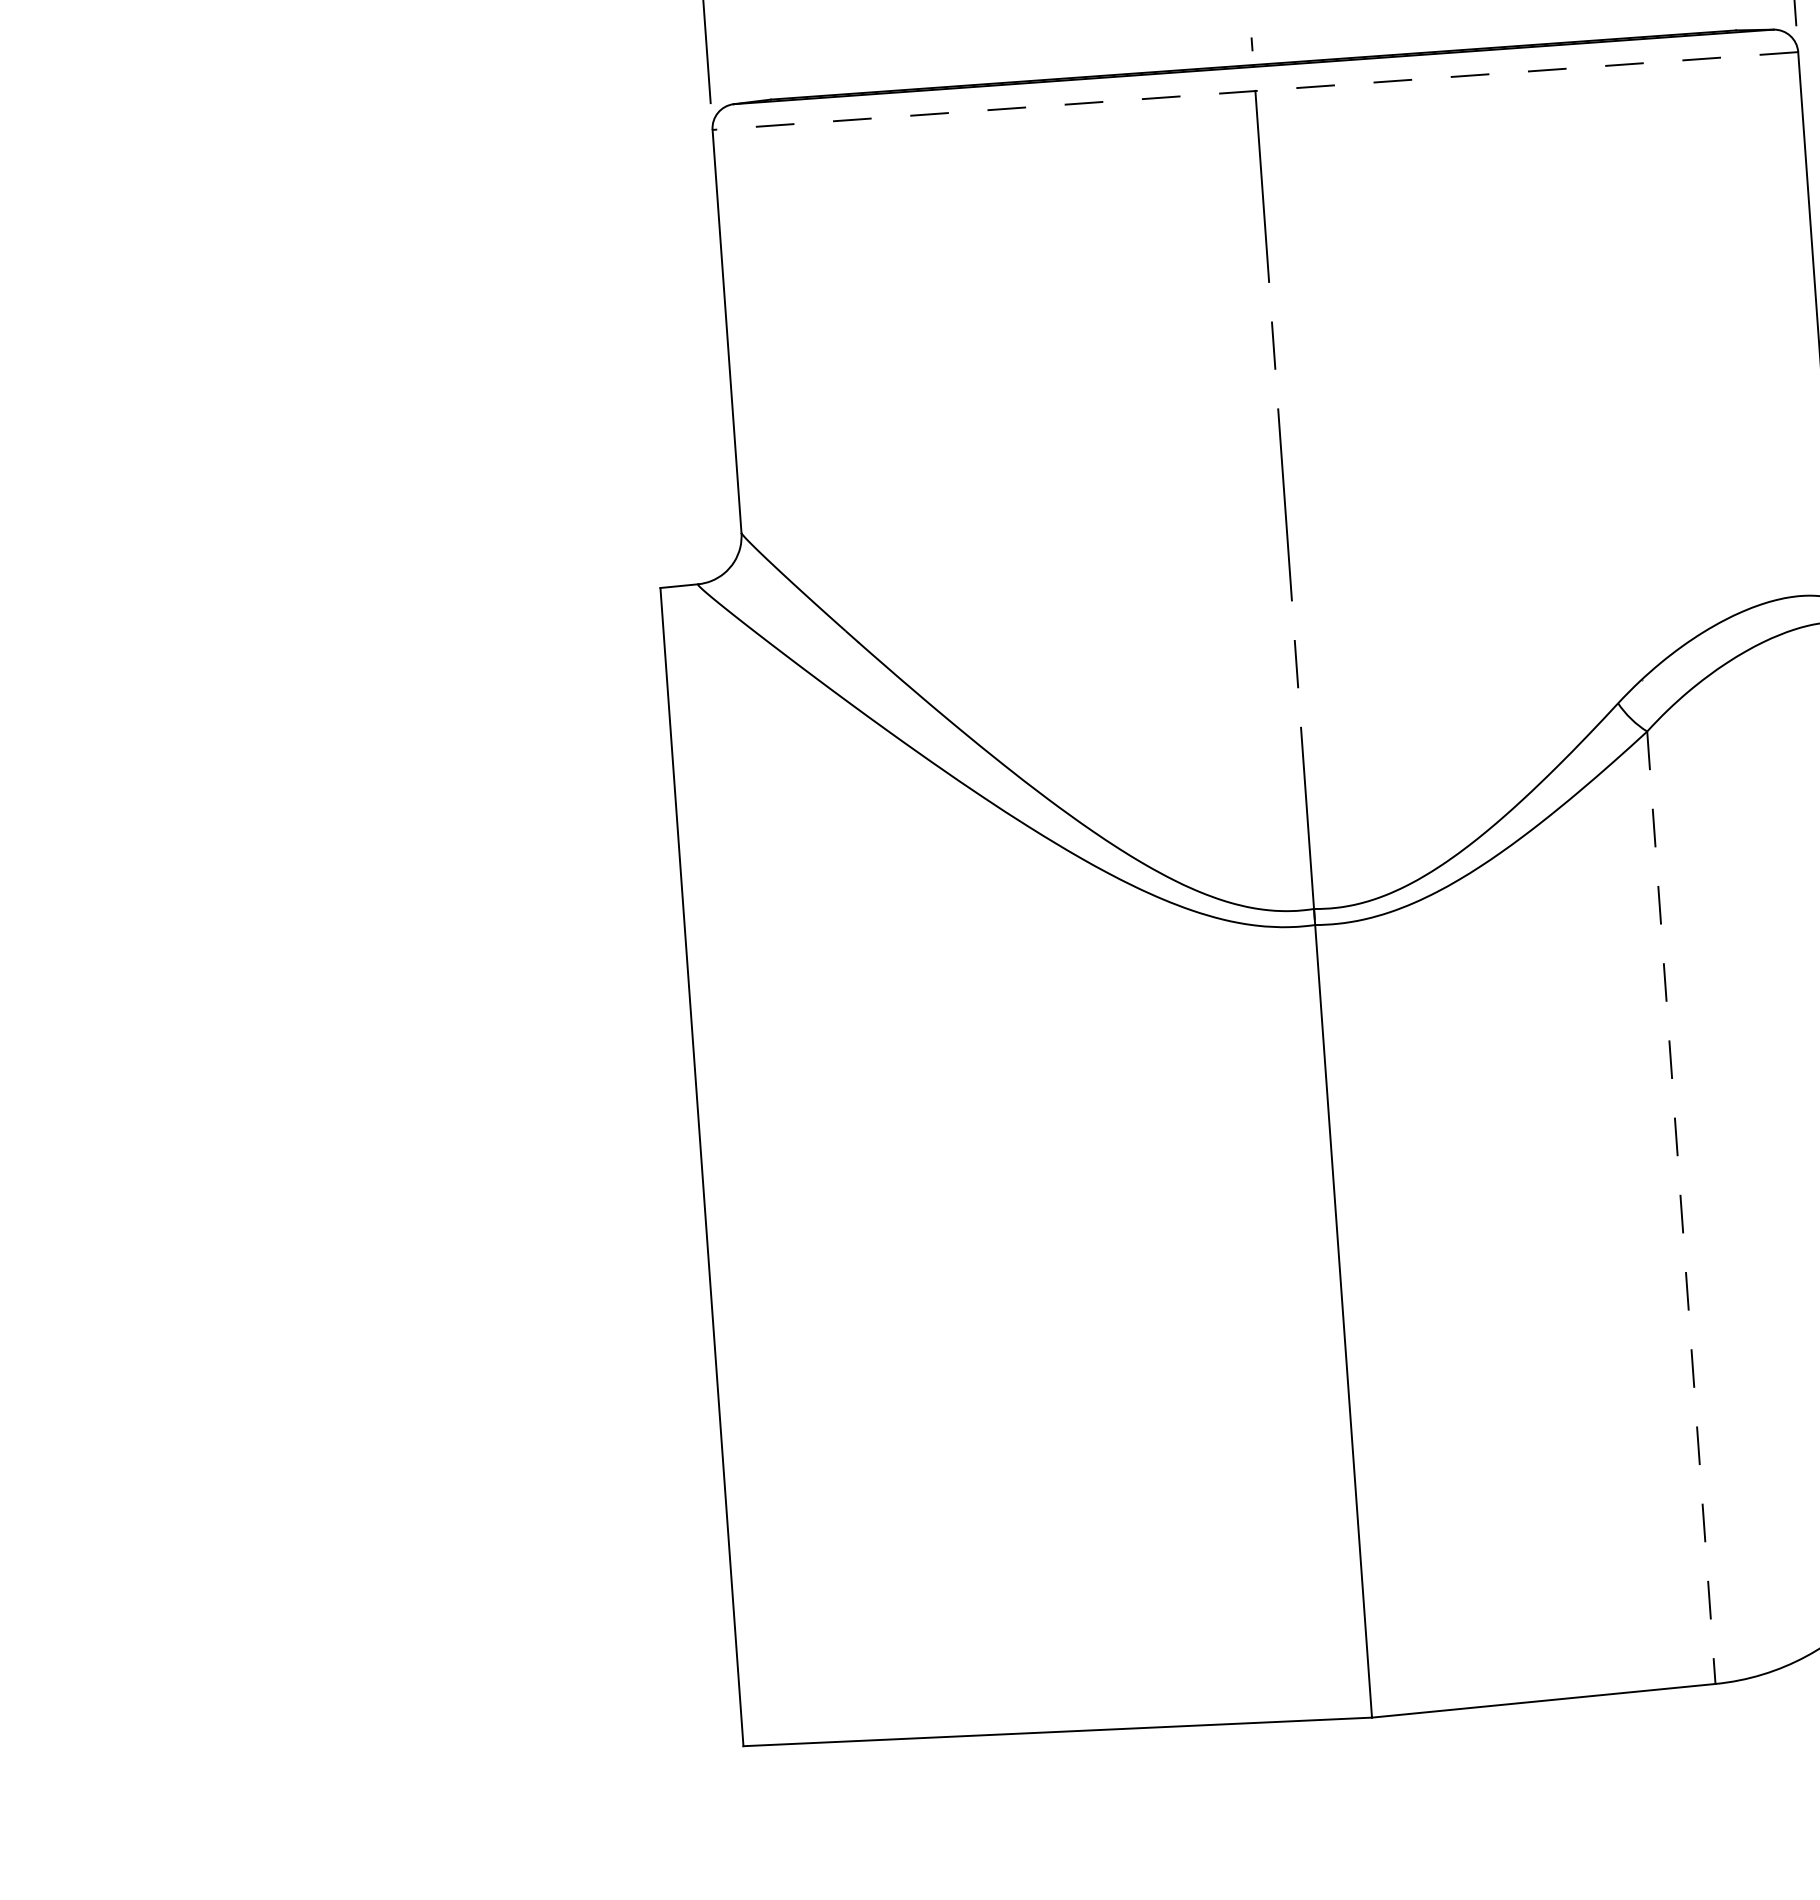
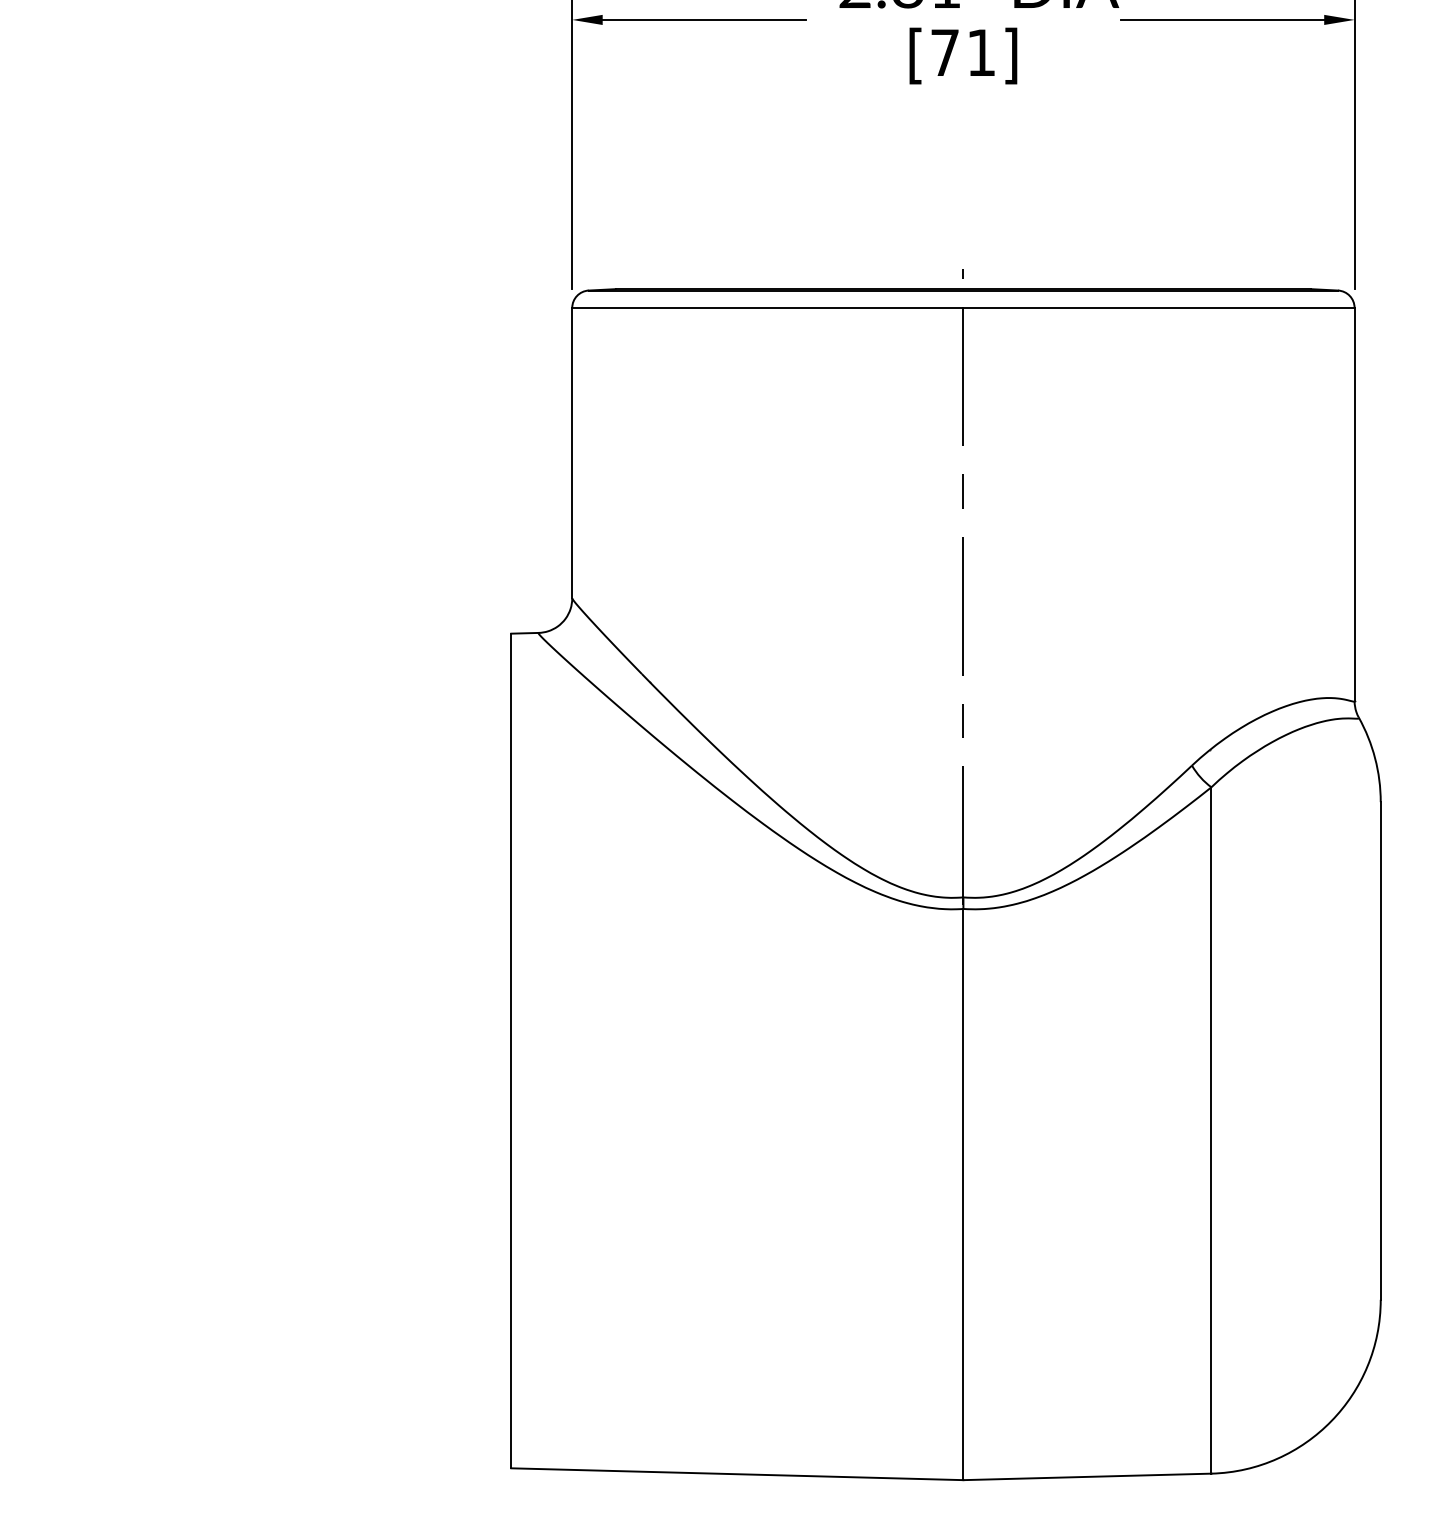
line: (1254, 90) -> (962, 307), dashed -> solid
line: (1681, 1207) -> (1211, 1130), dashed -> solid

